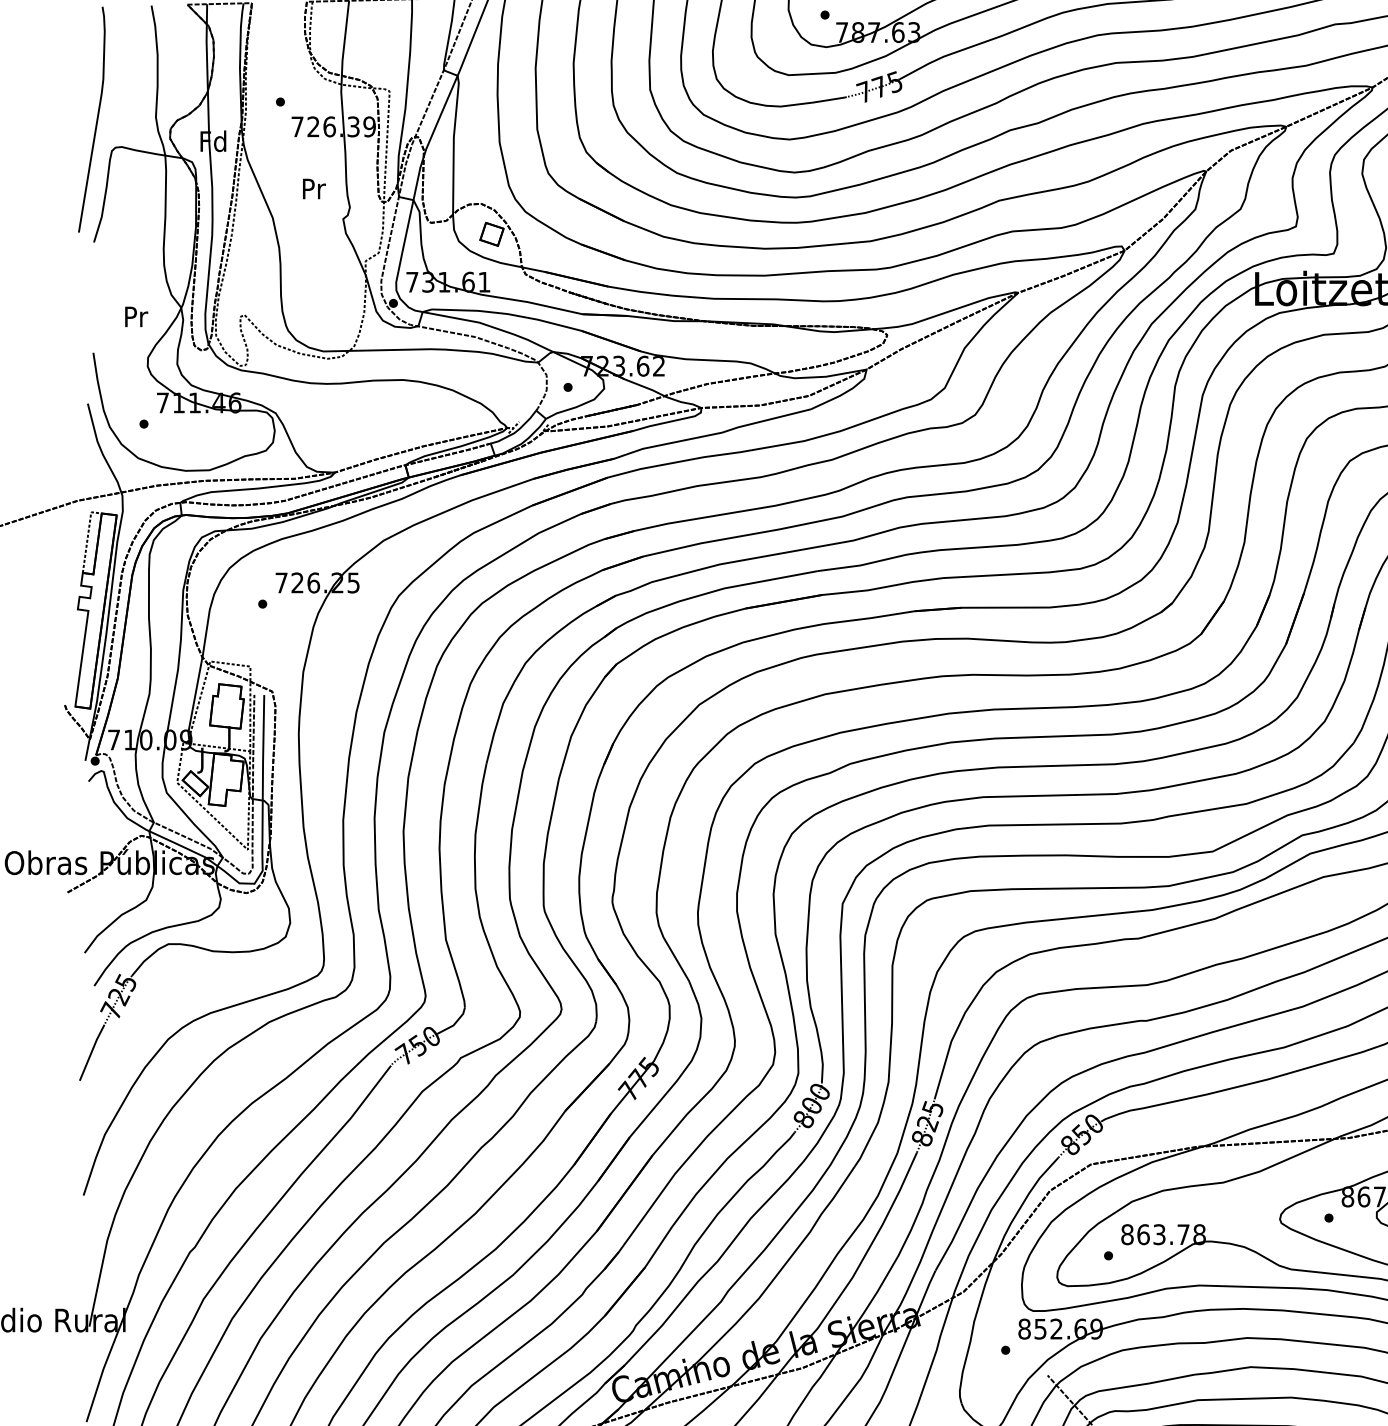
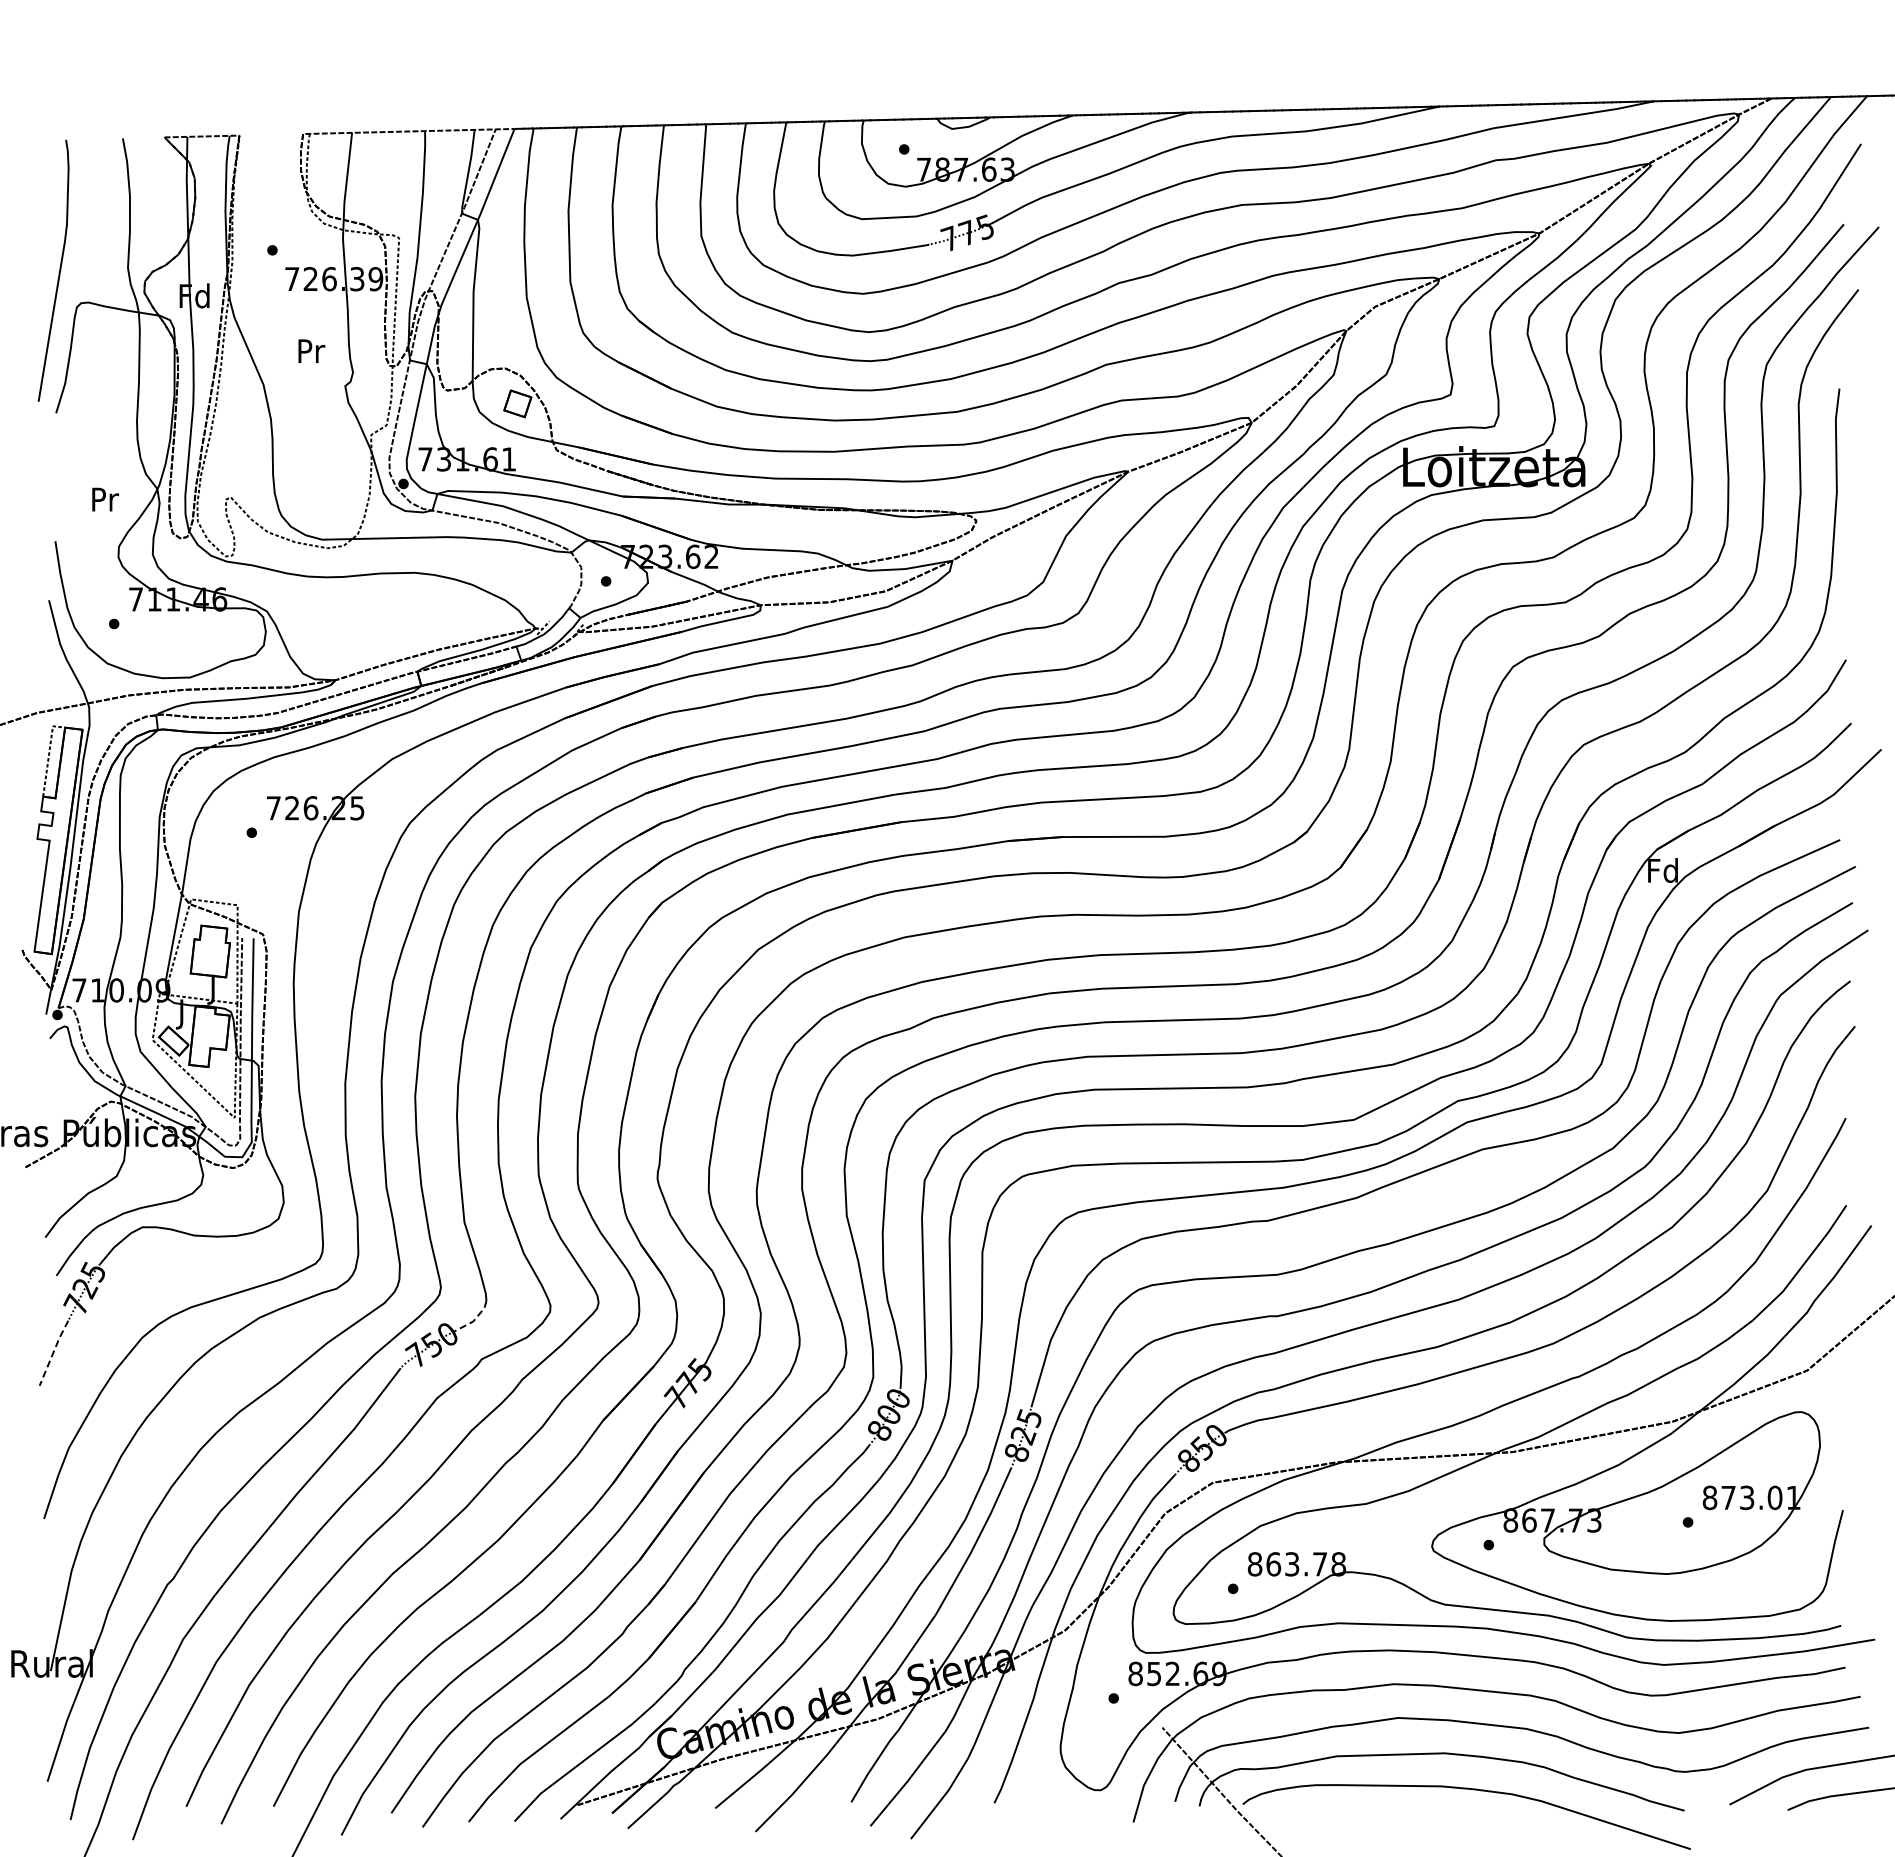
line: (454, 1024) -> (474, 1320), solid -> dashed
line: (91, 1052) -> (53, 1352), solid -> dashed

